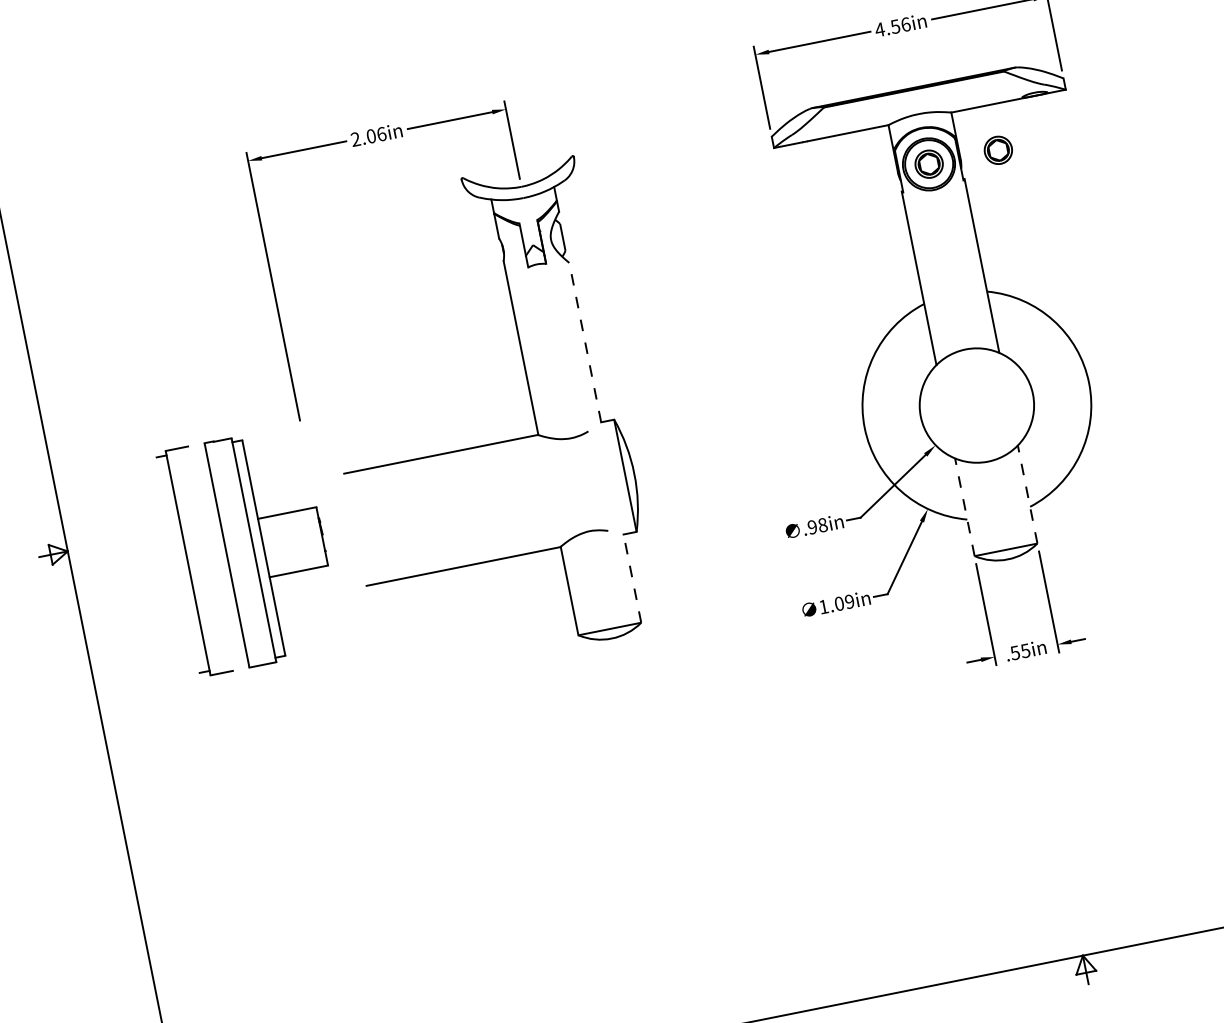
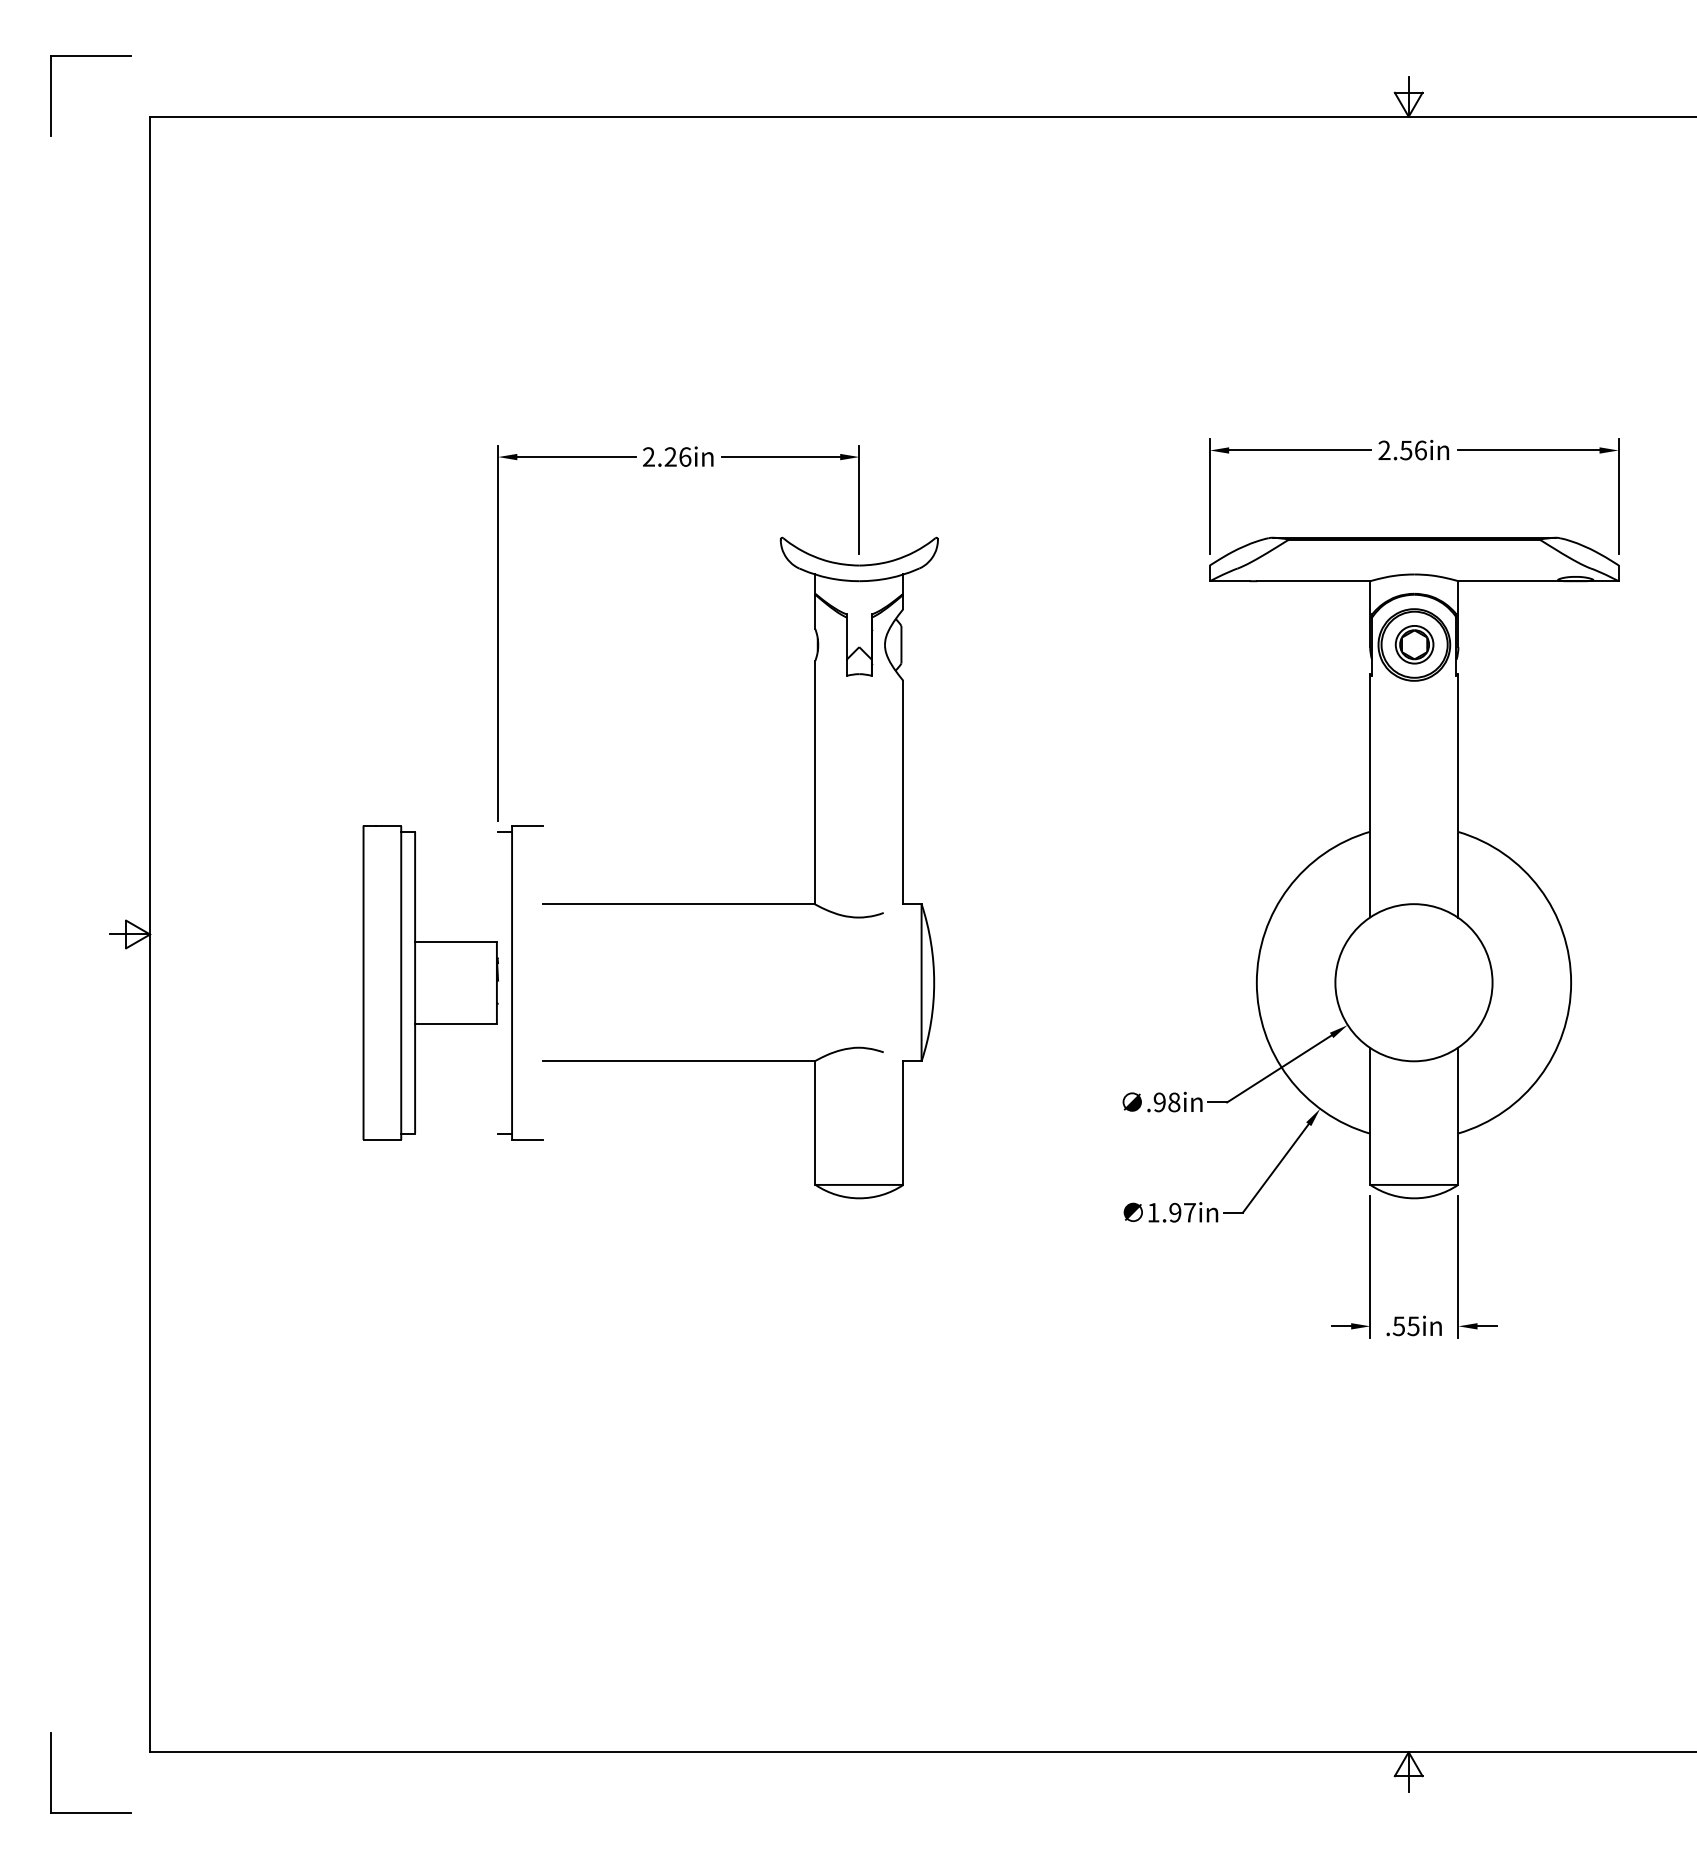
text: (879, 29) -> (1384, 449), 4.56in -> 2.56in
text: (371, 135) -> (670, 456), 2.06in -> 2.26in
part: (998, 150) -> (1511, 644), removed
line: (585, 342) -> (903, 792), dashed -> solid
line: (1027, 494) -> (1458, 1116), dashed -> solid
line: (964, 506) -> (1370, 1115), dashed -> solid
part: (188, 562) -> (512, 982), moved
line: (632, 578) -> (903, 1123), dashed -> solid
text: (844, 602) -> (1182, 1212), 1.09in -> 1.97in

